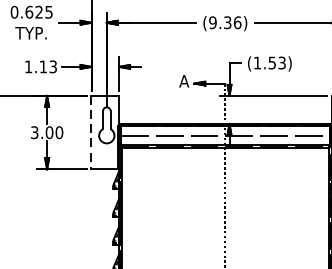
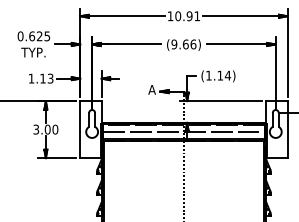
text: (227, 22) -> (185, 44), (9.36) -> (9.66)
text: (277, 62) -> (224, 75), (1.53) -> (1.14)
line: (91, 132) -> (80, 129), dashed -> solid

